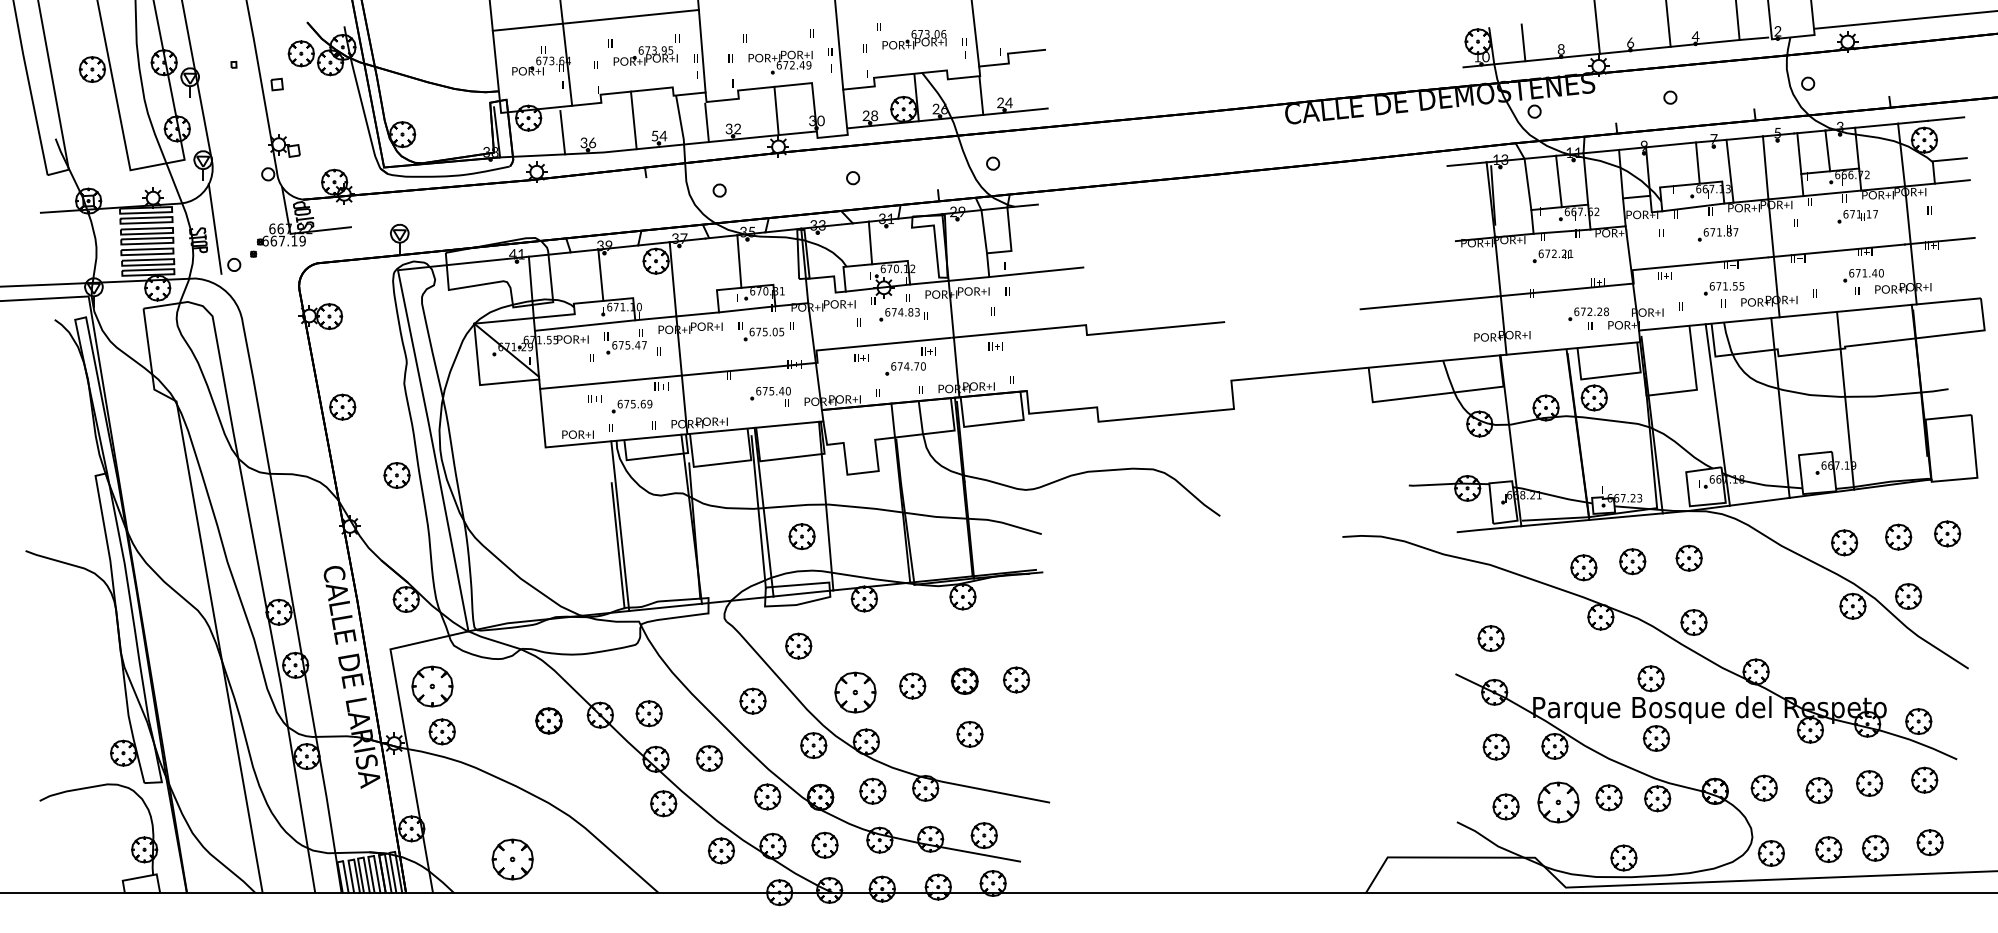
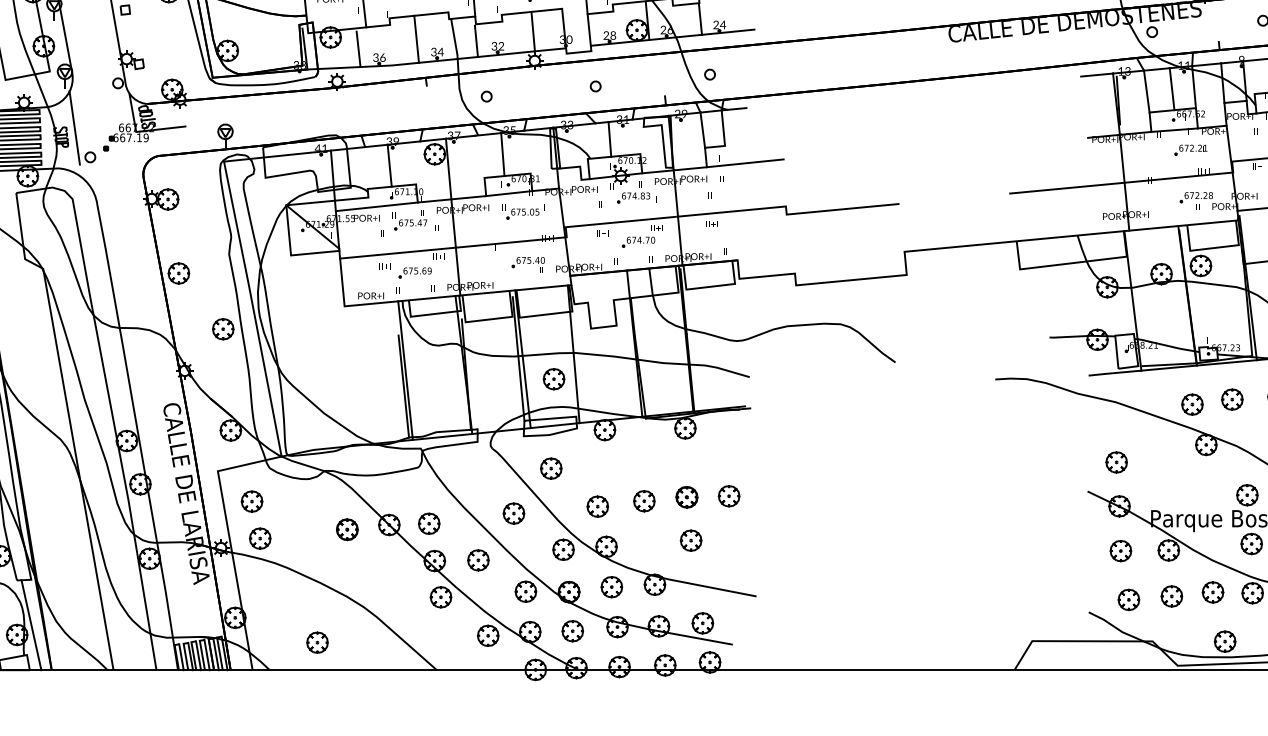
text: (654, 135) -> (433, 51), 54 -> 34
part: (1552, 256) -> (1190, 150), moved
part: (431, 686) -> (251, 501), size x0.62
part: (855, 692) -> (597, 506), size x0.62
part: (1558, 802) -> (1171, 596), size x0.62
line: (161, 837) -> (30, 624), added
part: (511, 858) -> (316, 642), size x0.62

